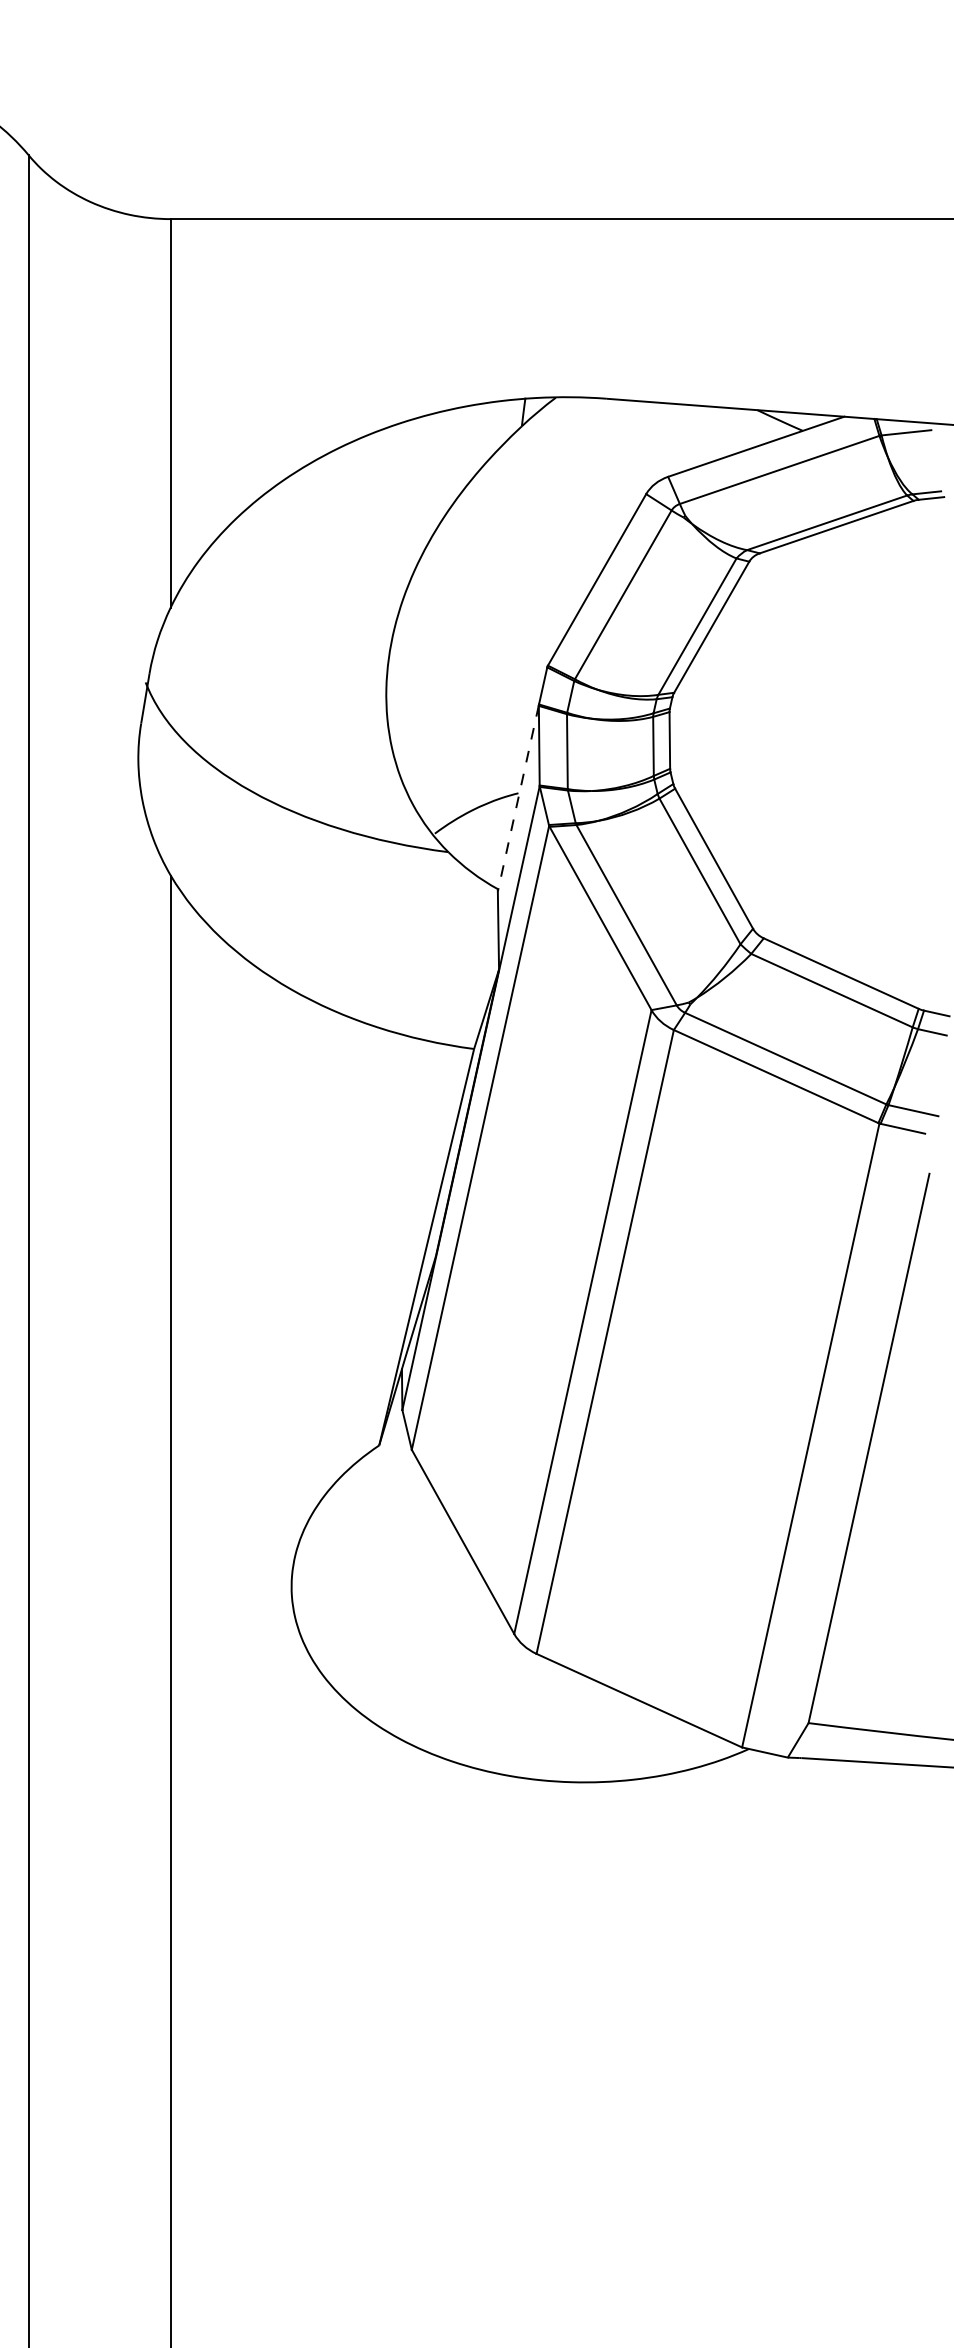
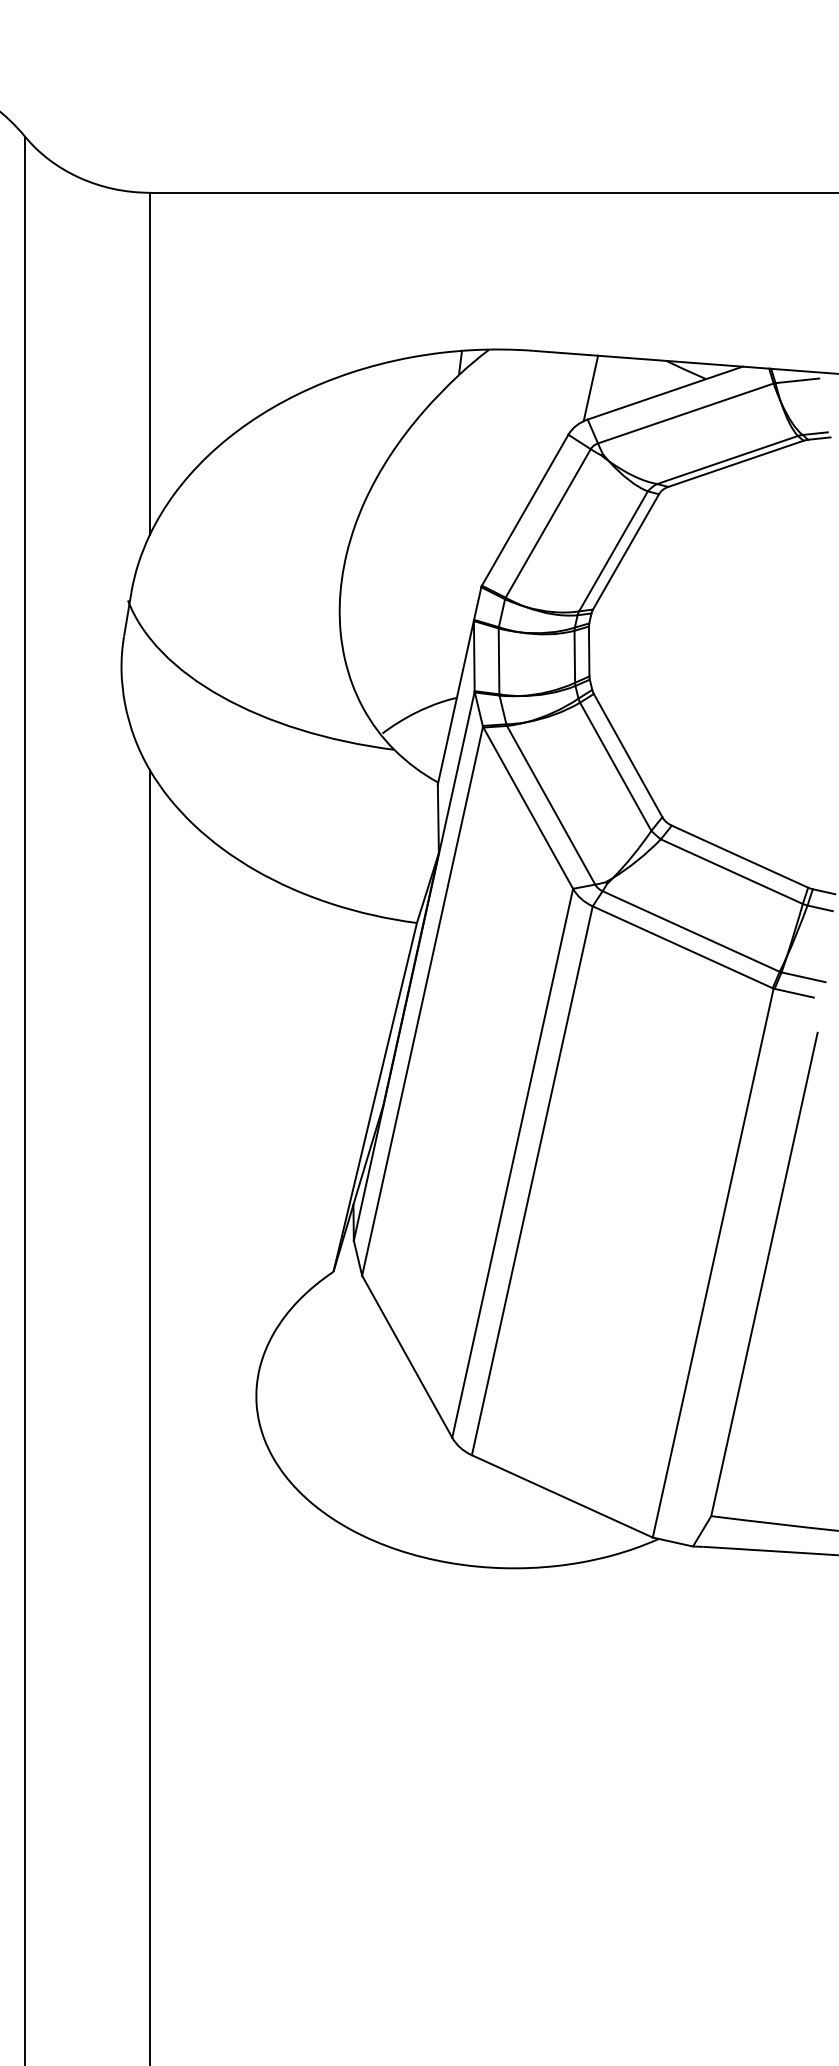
line: (671, 441) -> (590, 388), added
line: (517, 798) -> (455, 702), dashed -> solid

